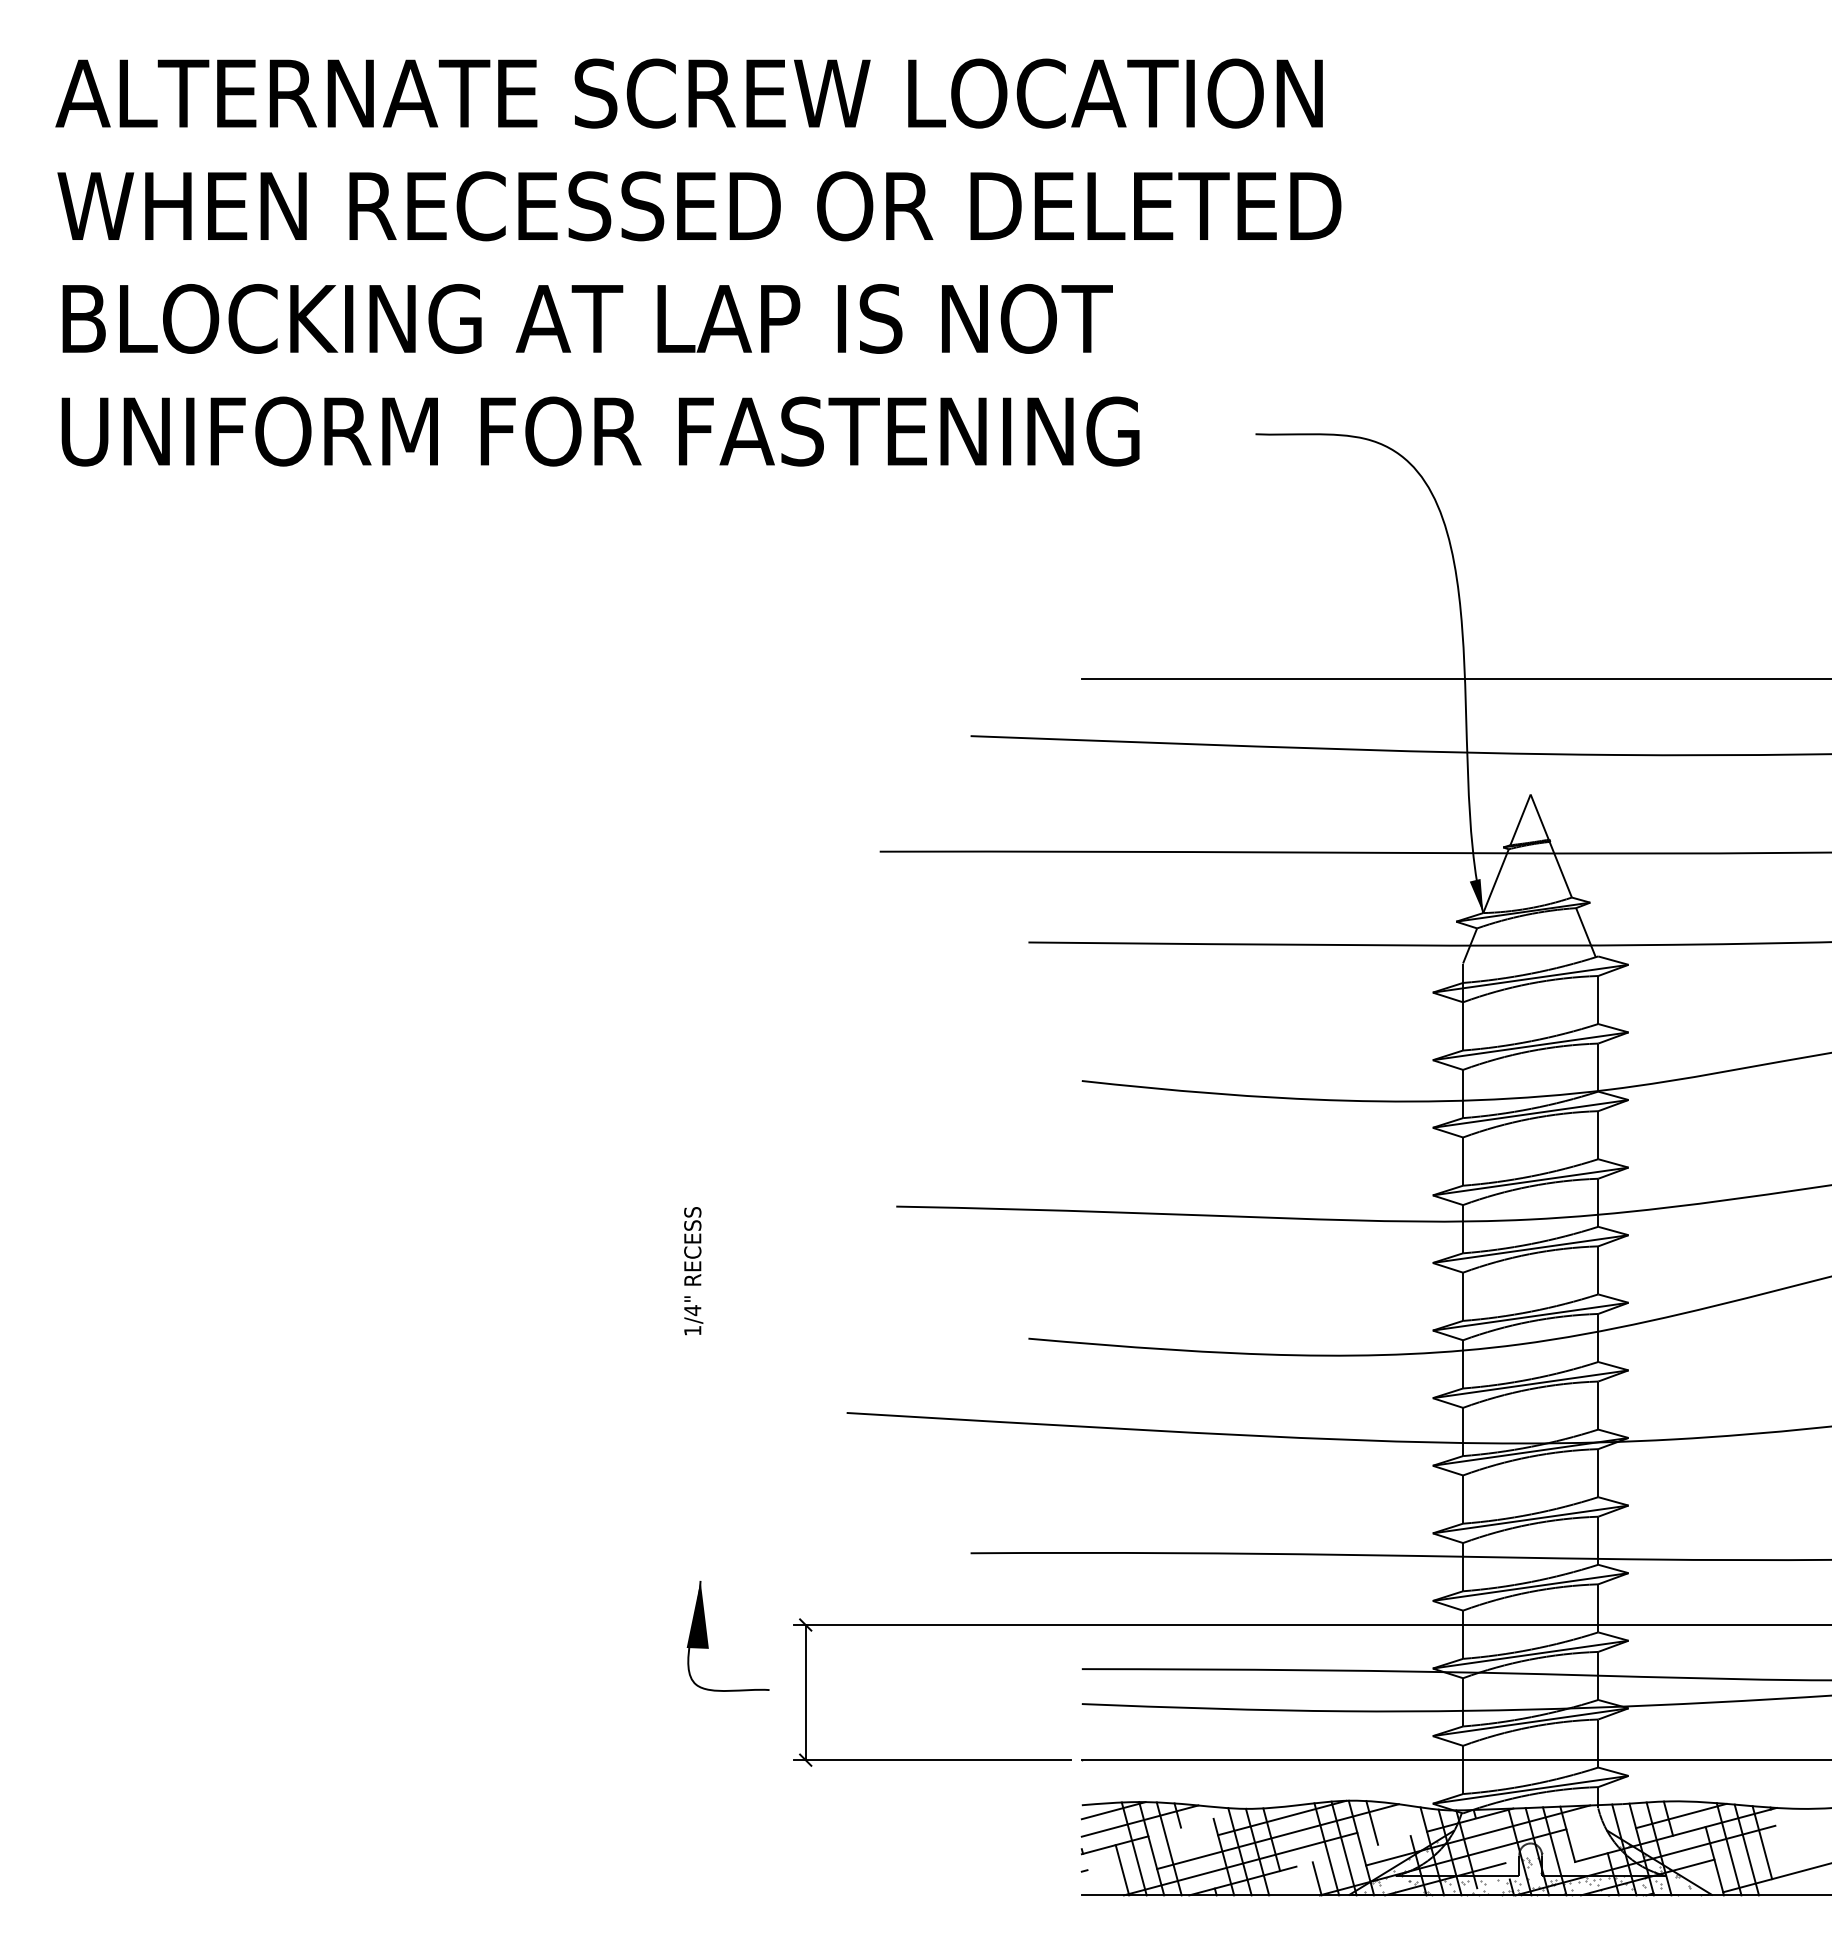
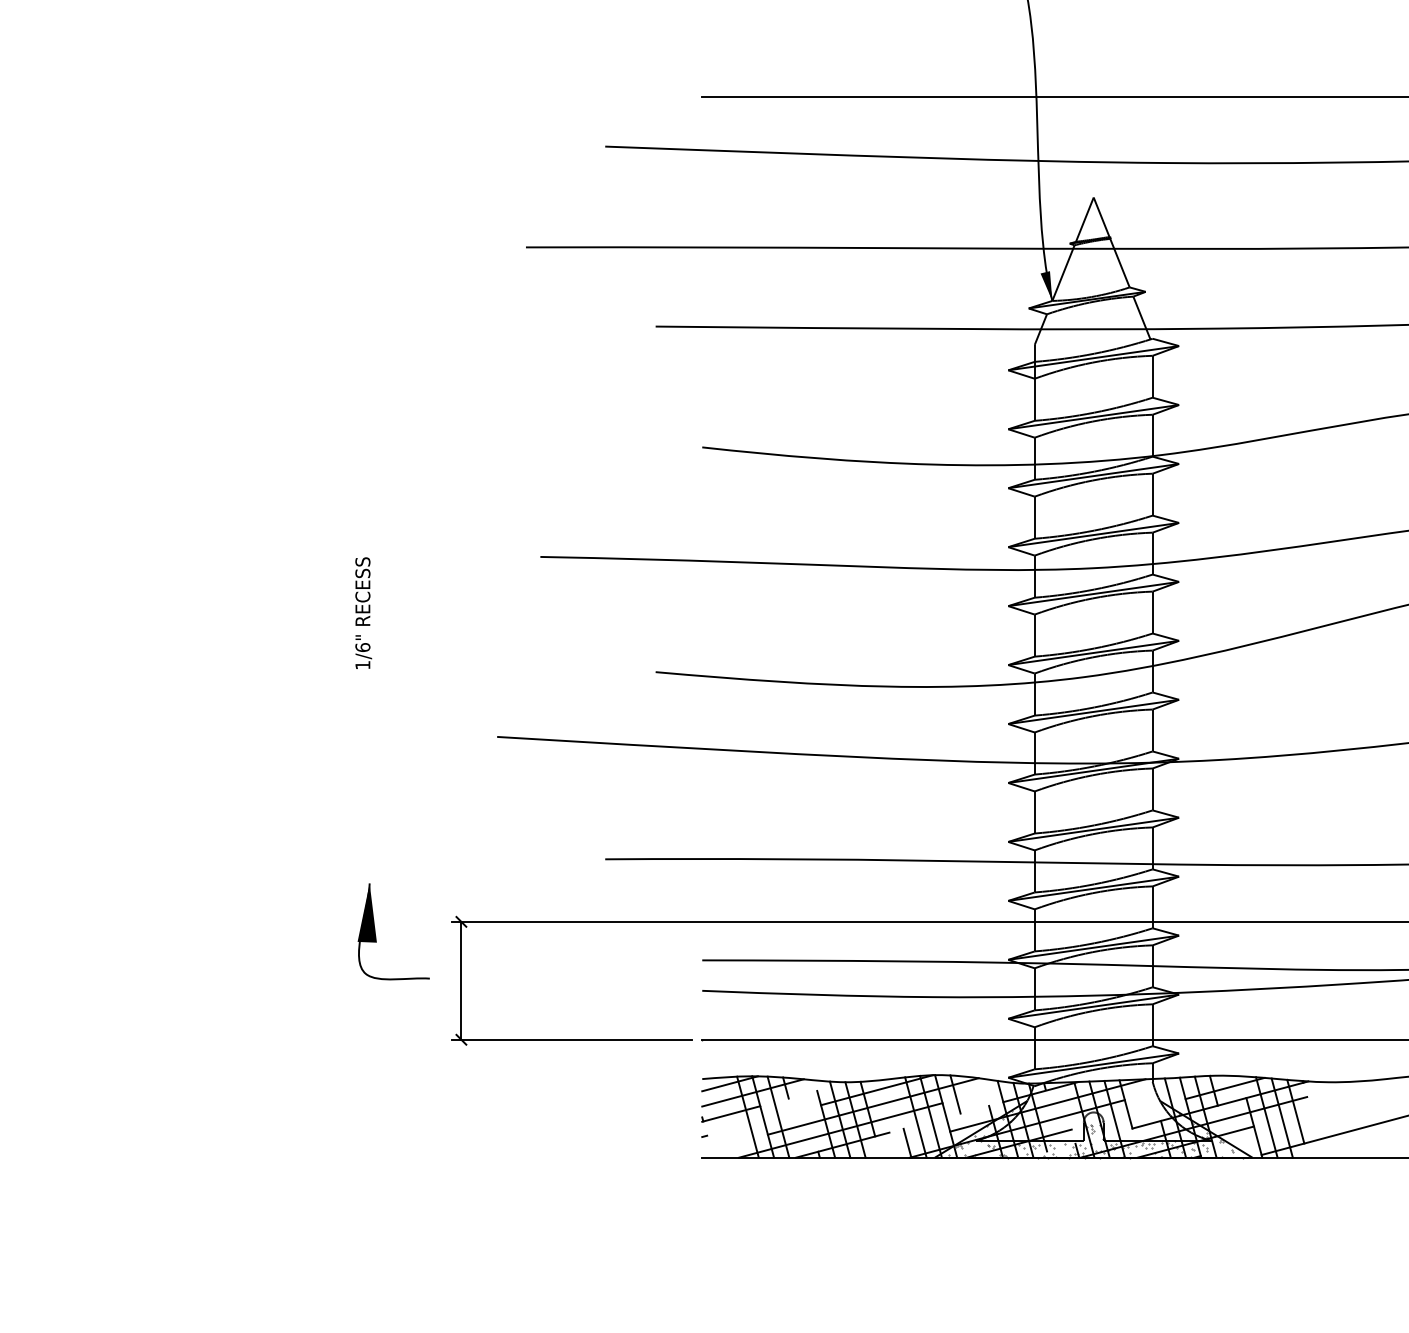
text: (692, 1310) -> (362, 647), 1/4" -> 1/6"
line: (1122, 1870) -> (737, 1136), removed

